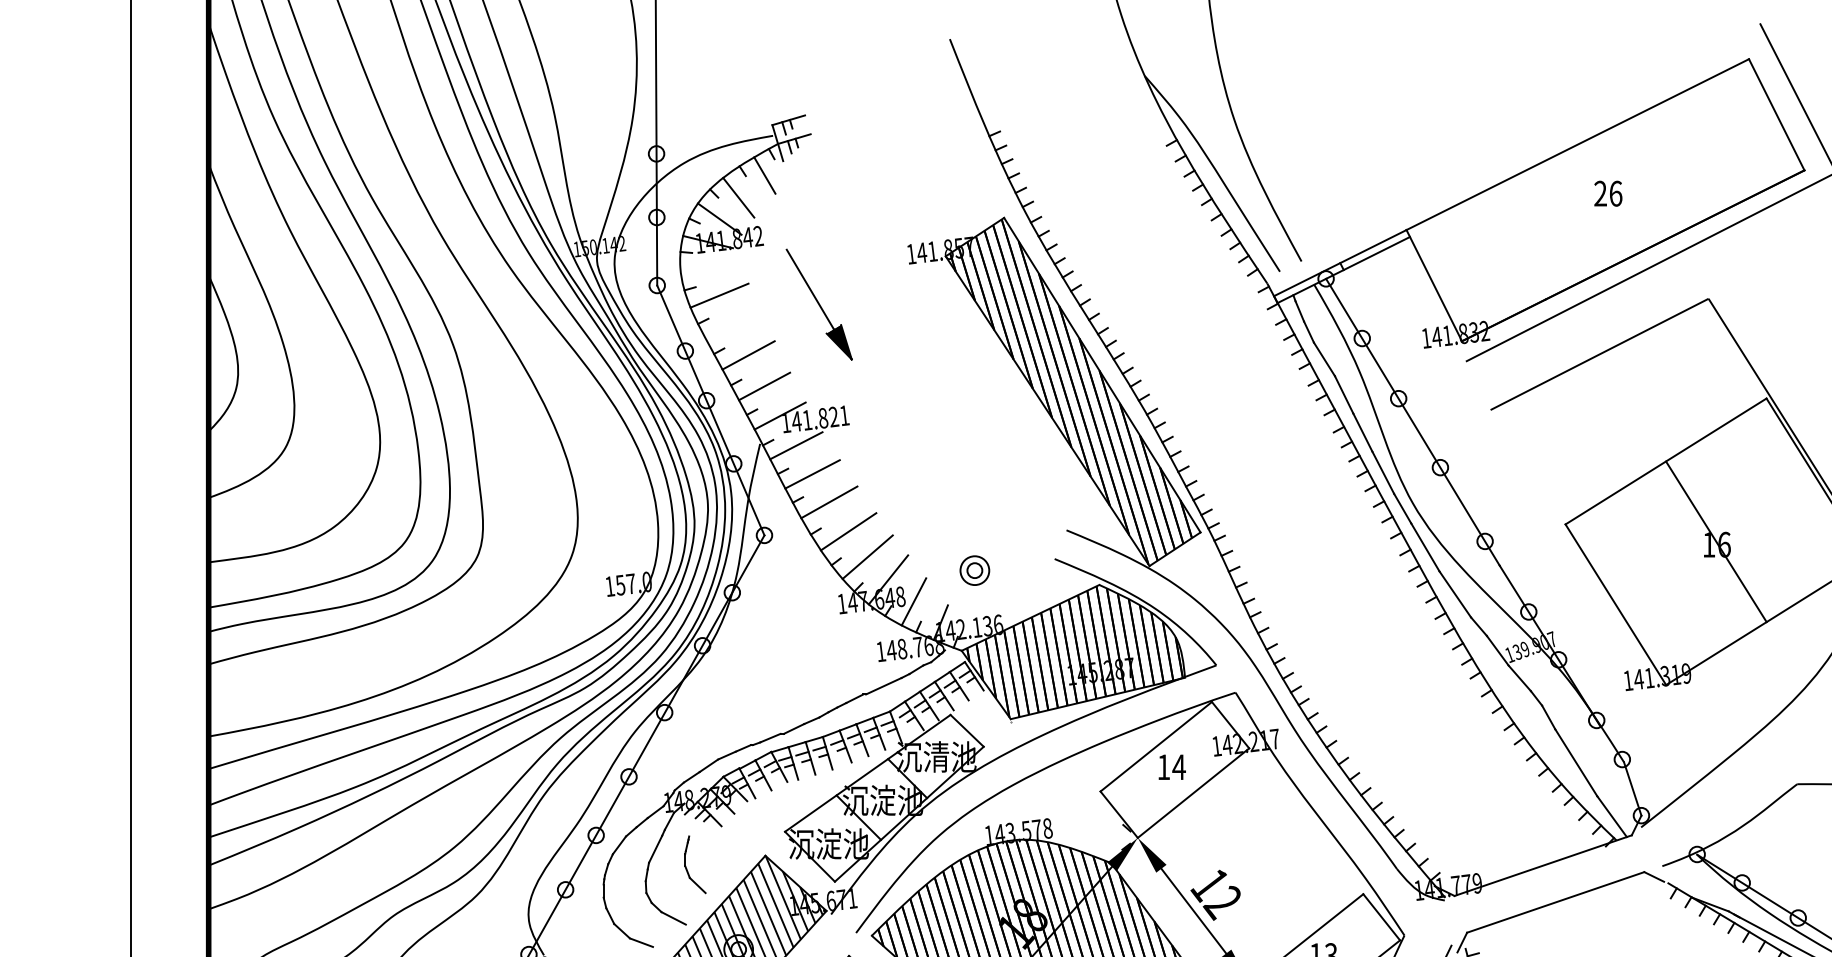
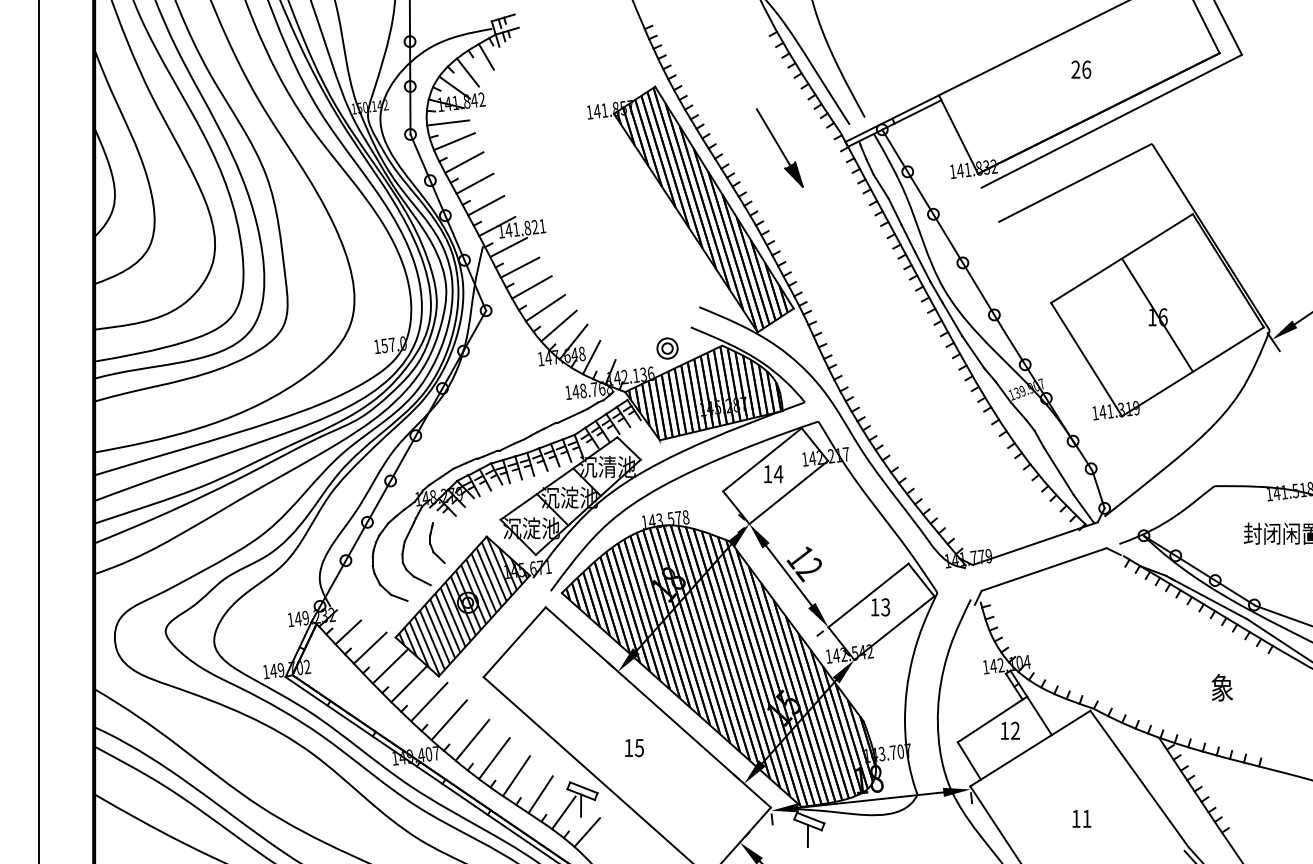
line: (711, 268) -> (448, 122), added
part: (818, 303) -> (779, 147), moved
line: (733, 325) -> (464, 162), added
part: (974, 570) -> (667, 348), moved

